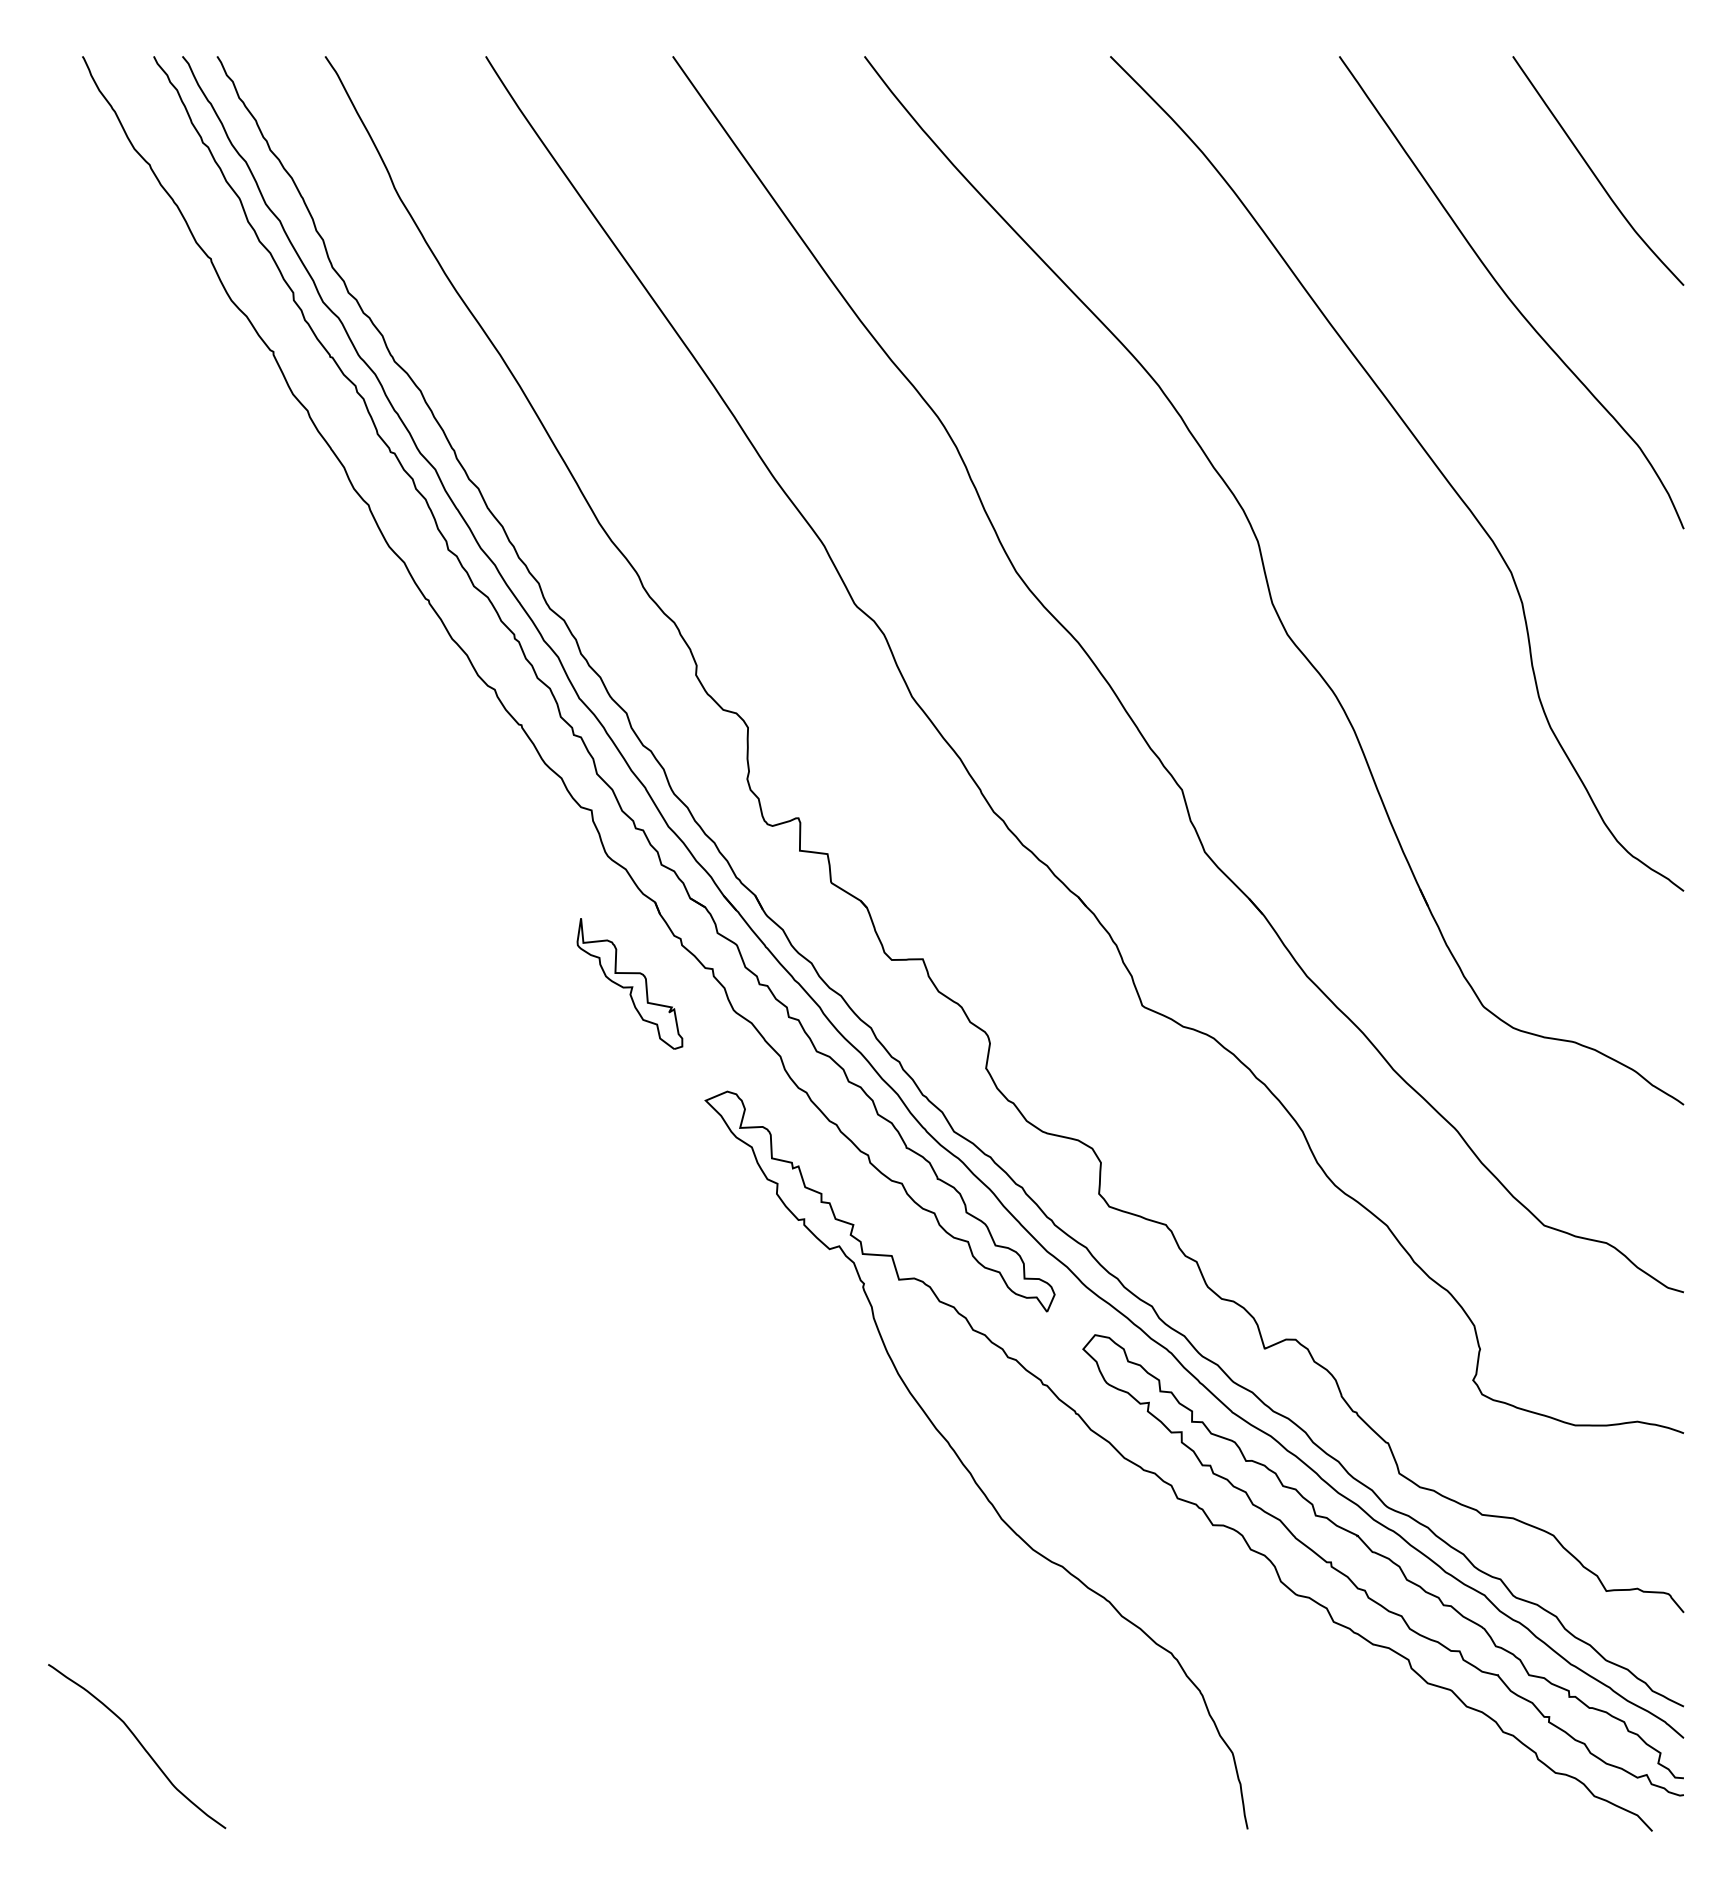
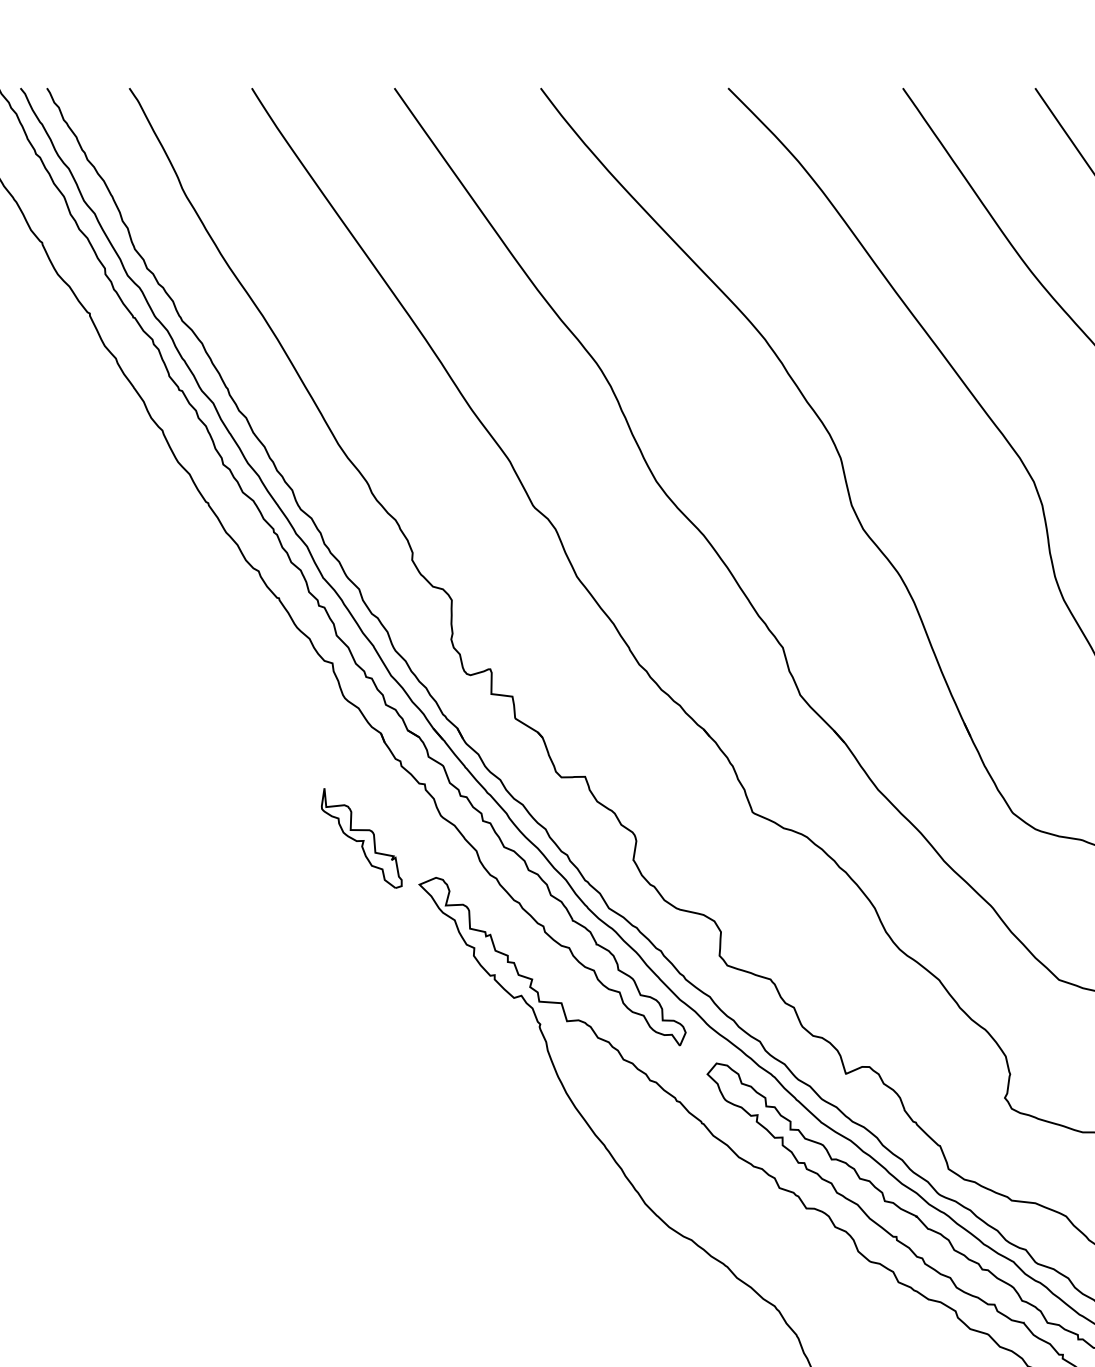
part: (629, 983) -> (361, 838), moved

